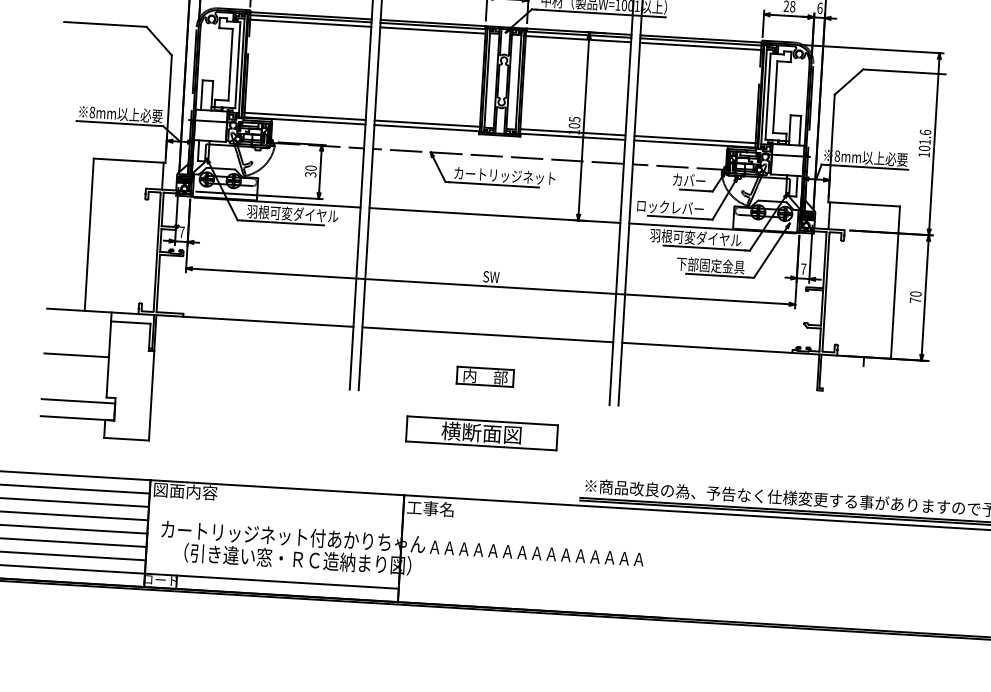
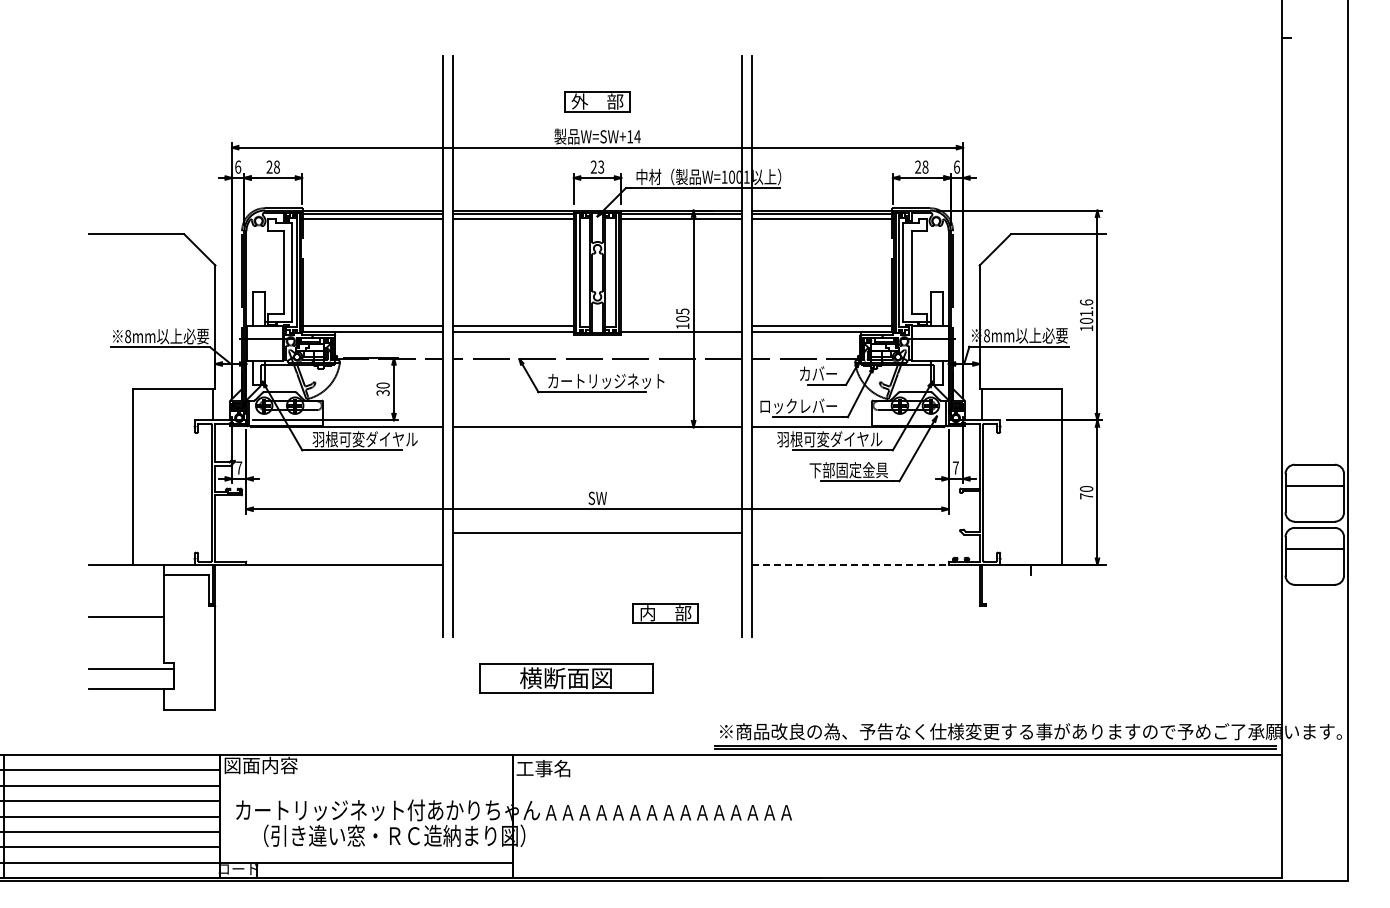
line: (572, 132) -> (681, 326), removed
line: (487, 334) -> (597, 532), moved
line: (708, 347) -> (851, 564), solid -> dashed
part: (485, 376) -> (665, 613), moved
part: (481, 433) -> (566, 678), moved

